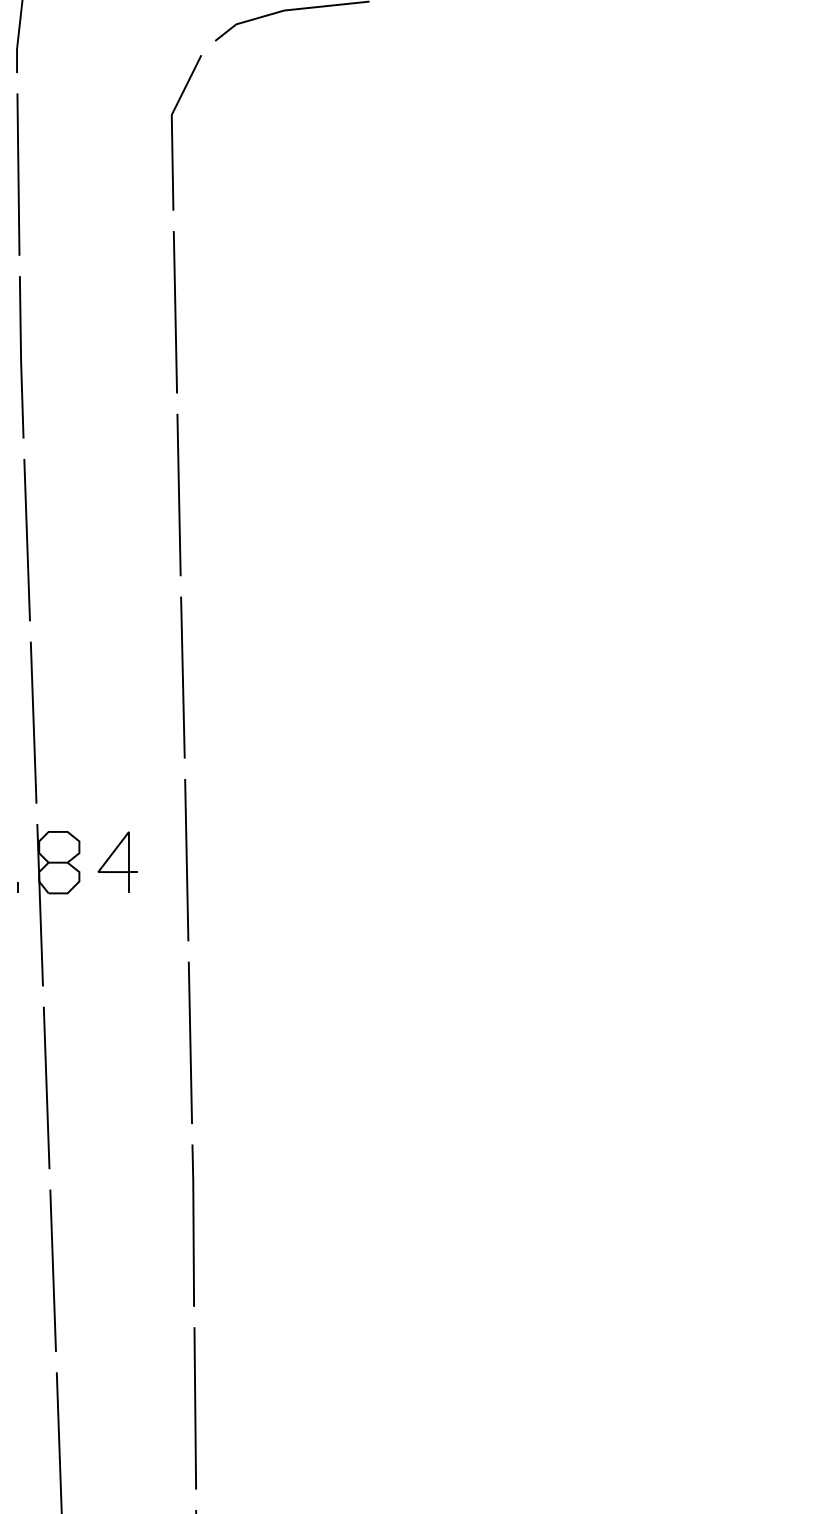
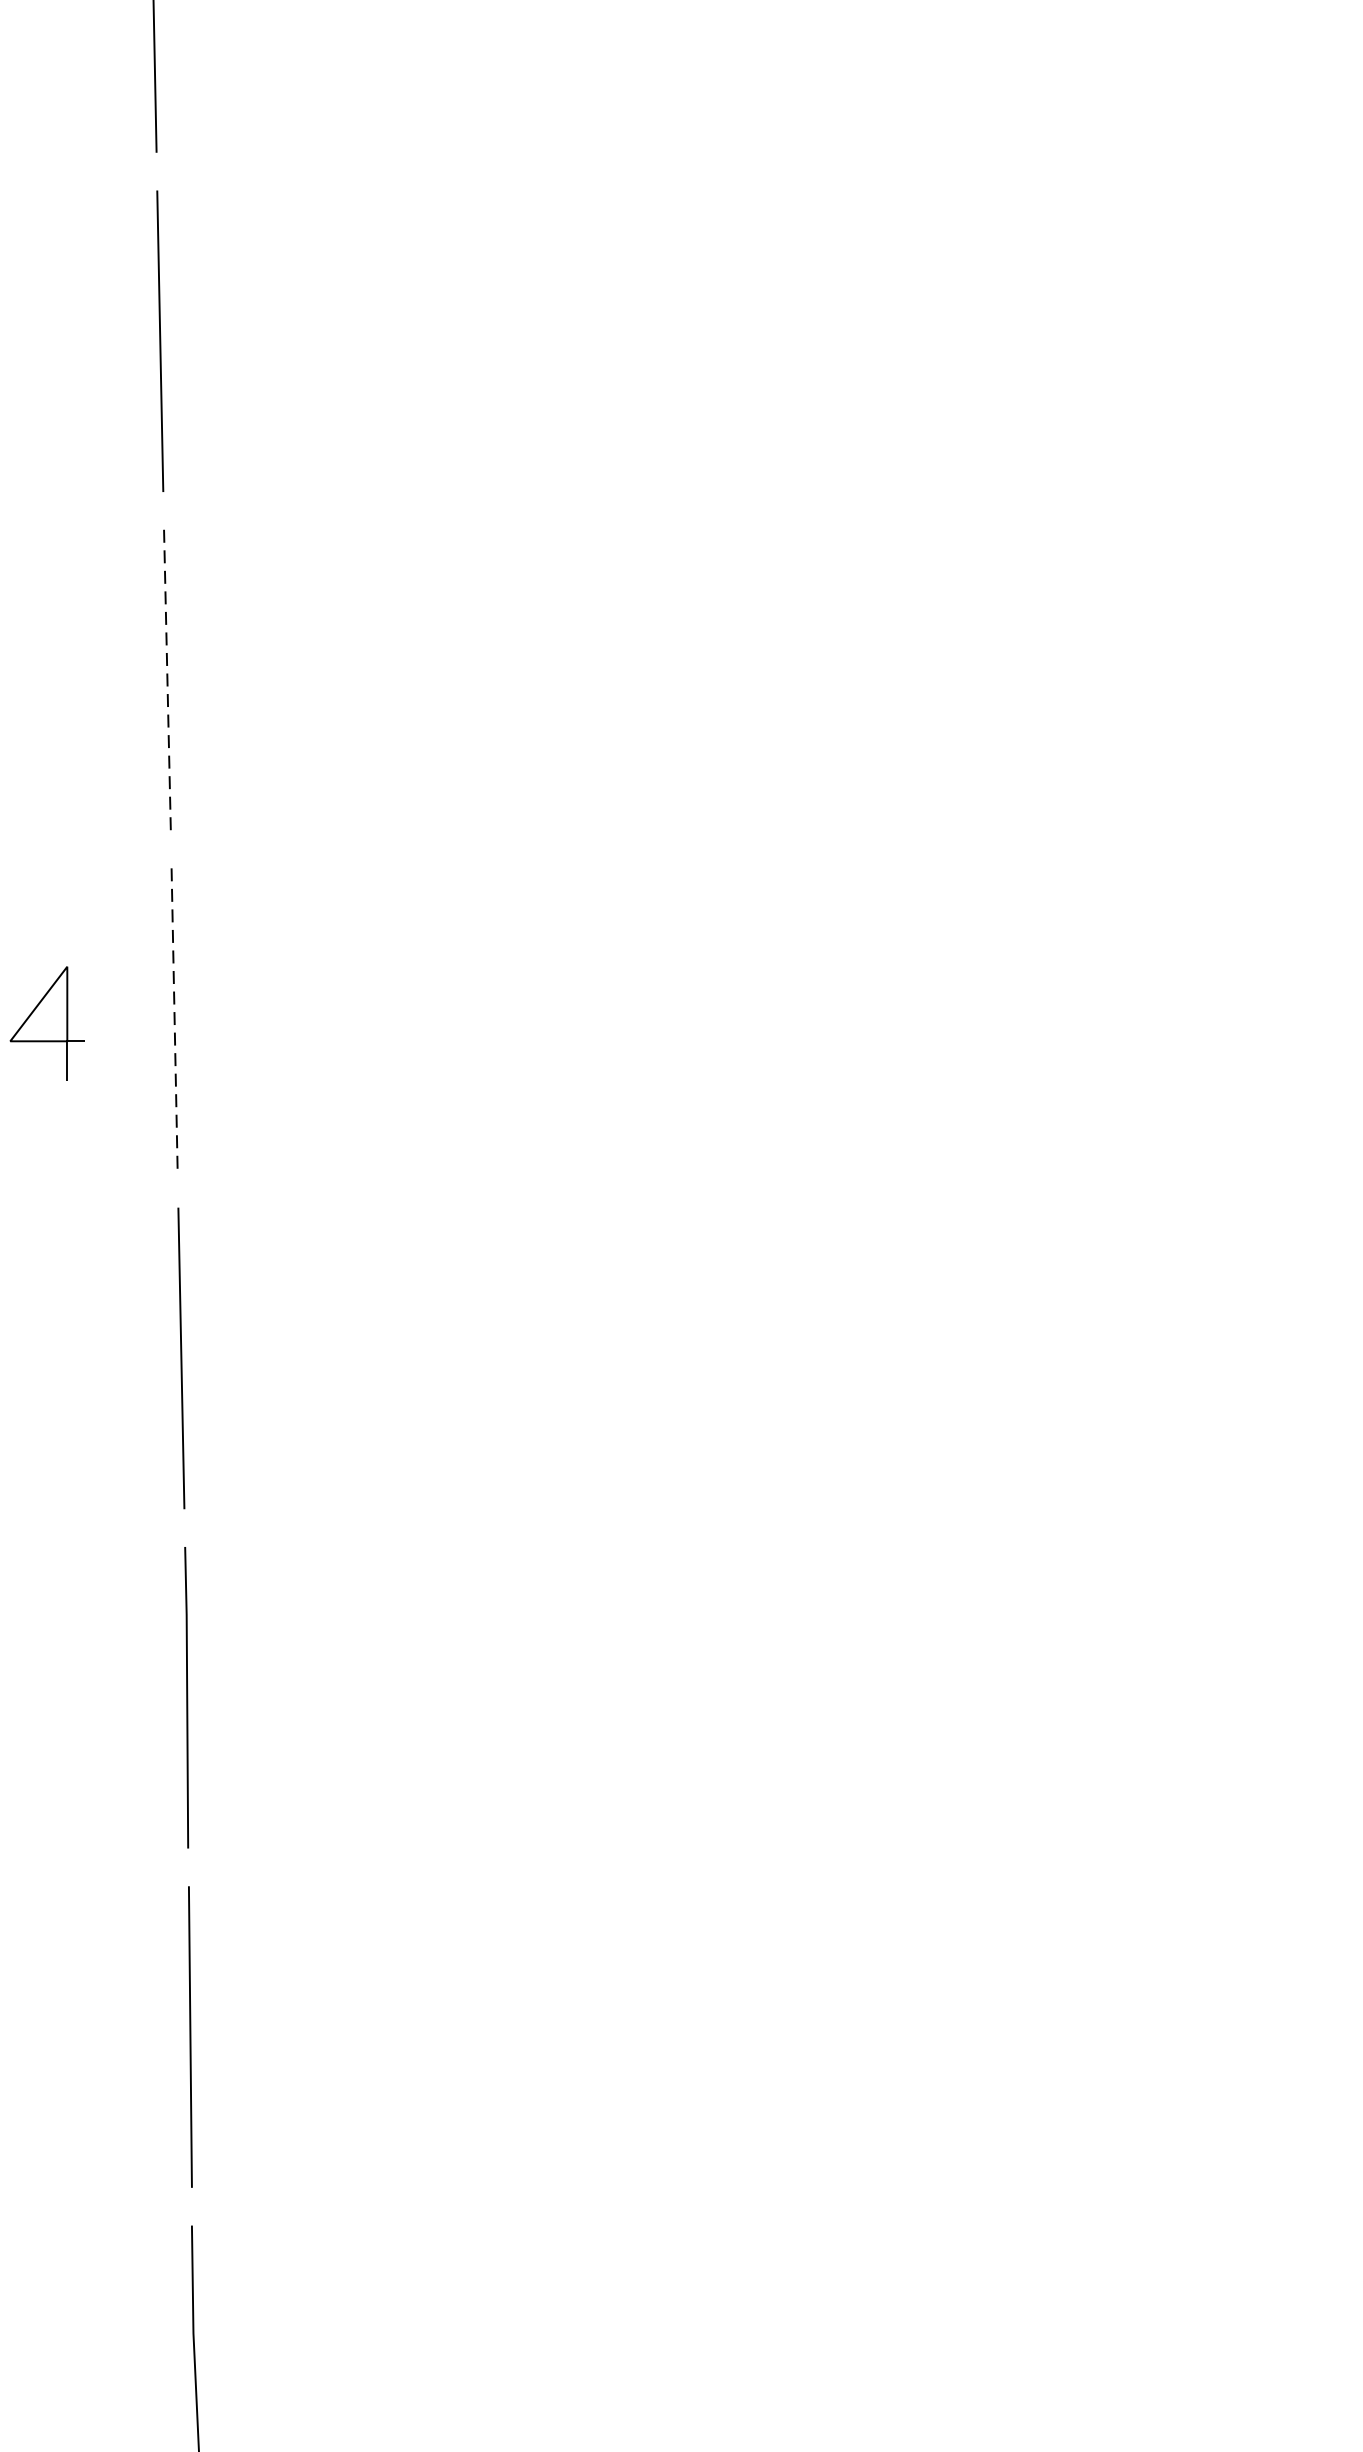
line: (182, 678) -> (166, 681), solid -> dashed
line: (186, 860) -> (174, 1019), solid -> dashed

